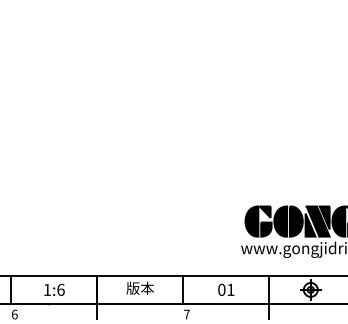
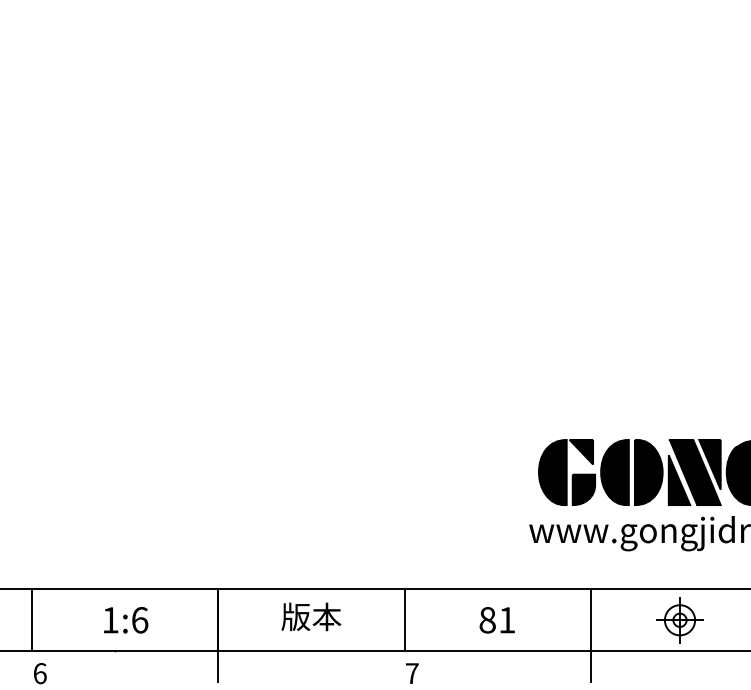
text: (221, 289) -> (486, 619), 01 -> 81

